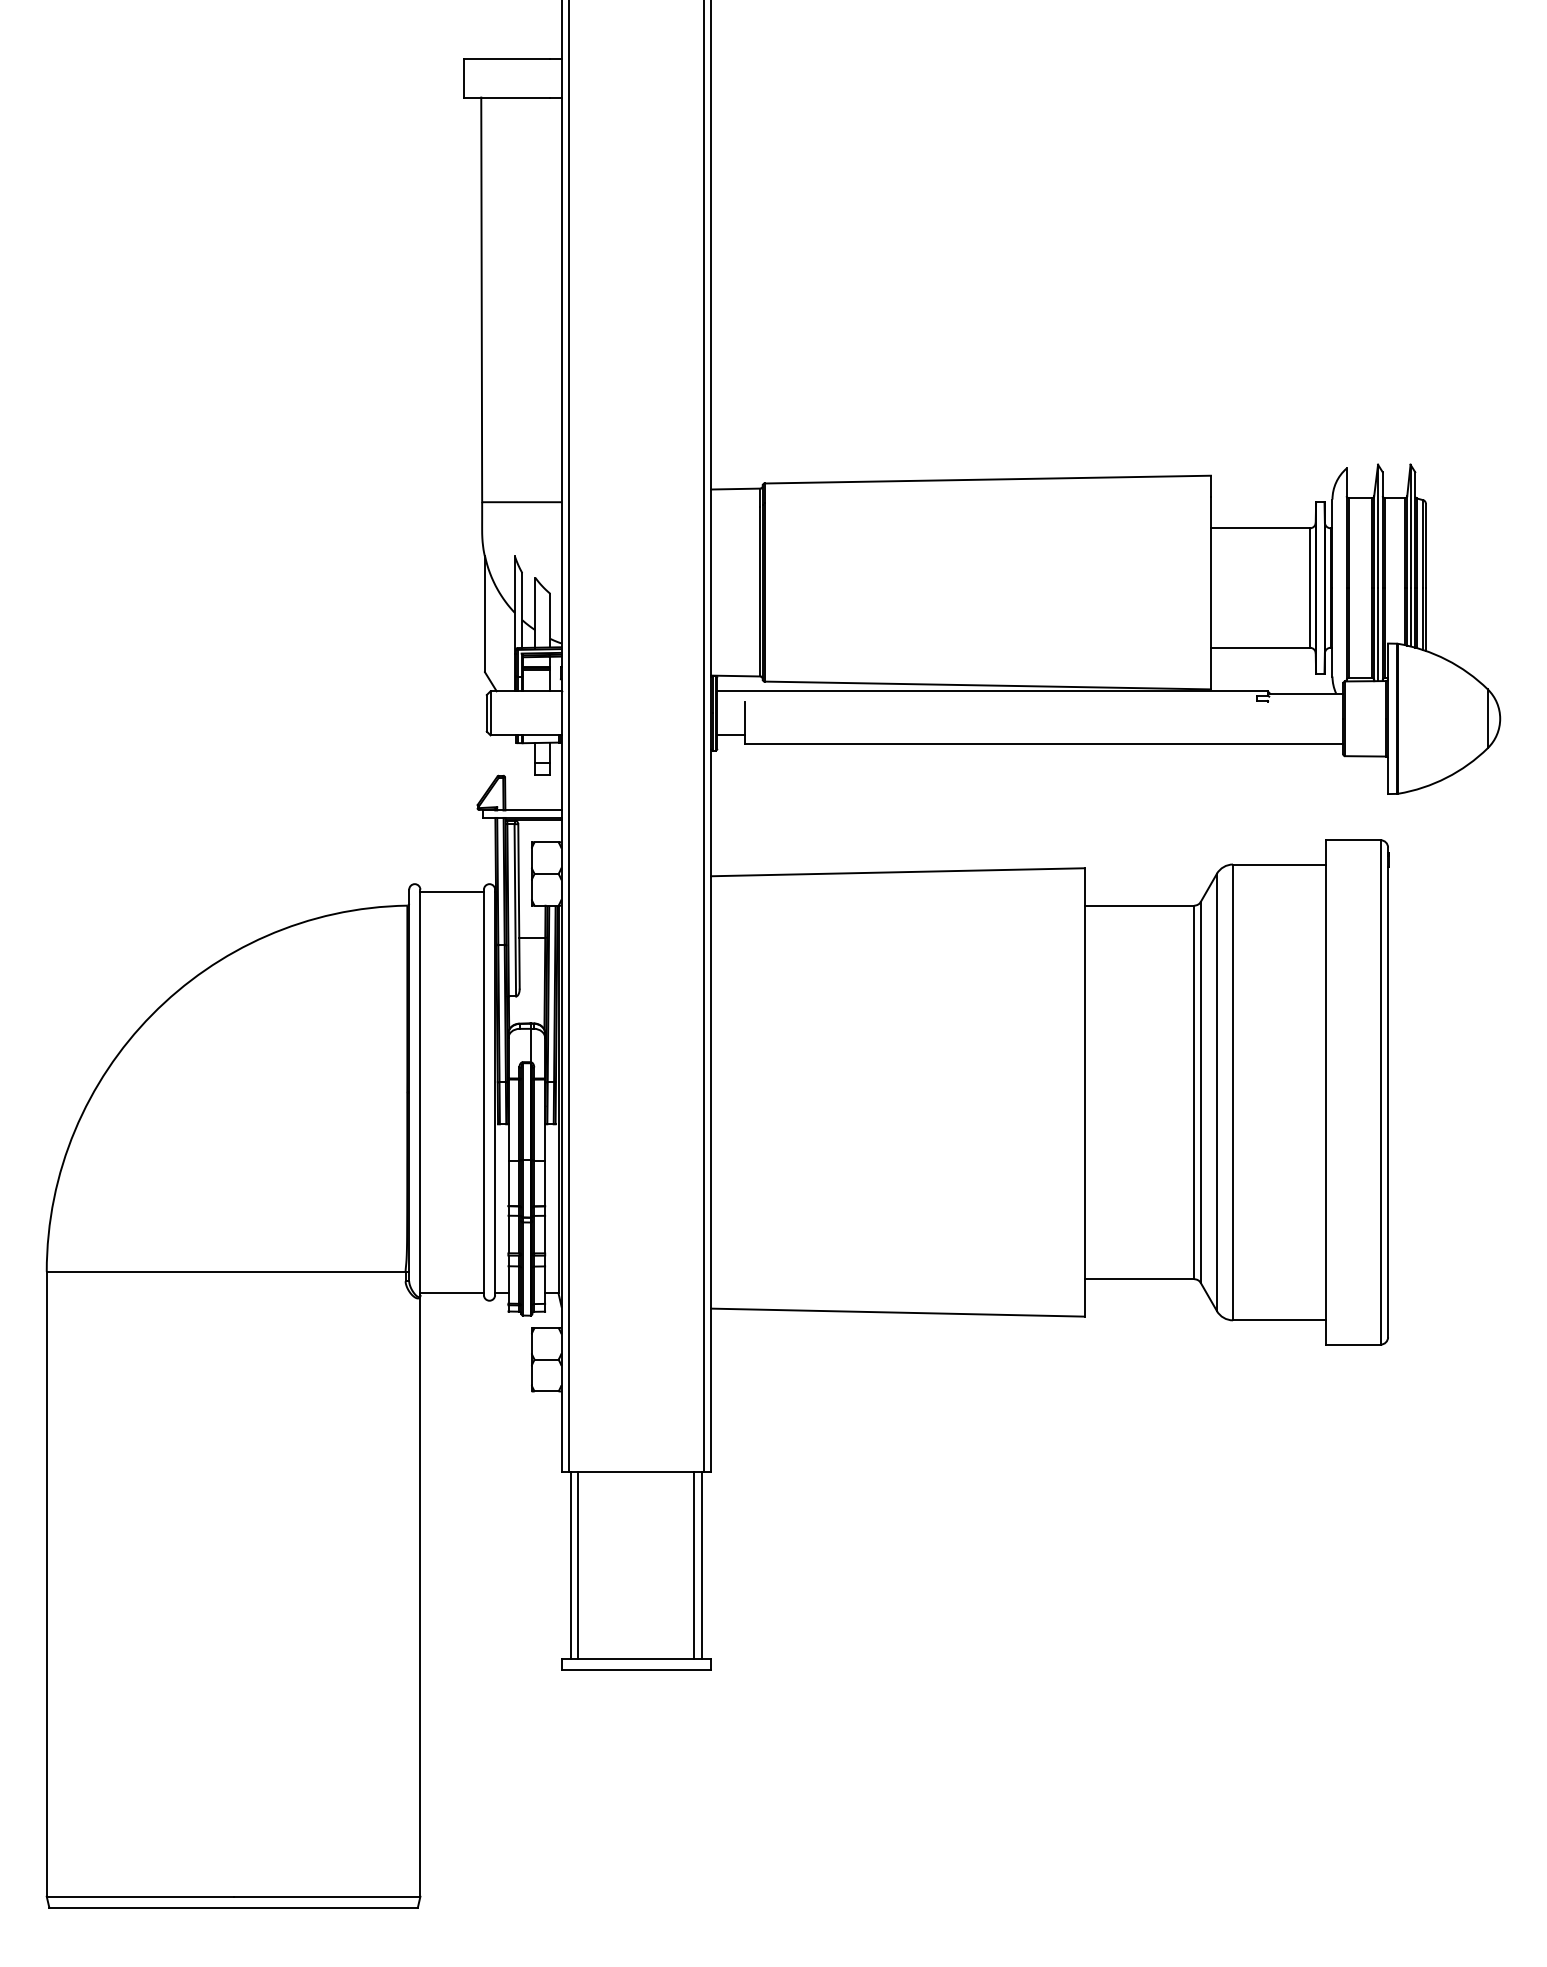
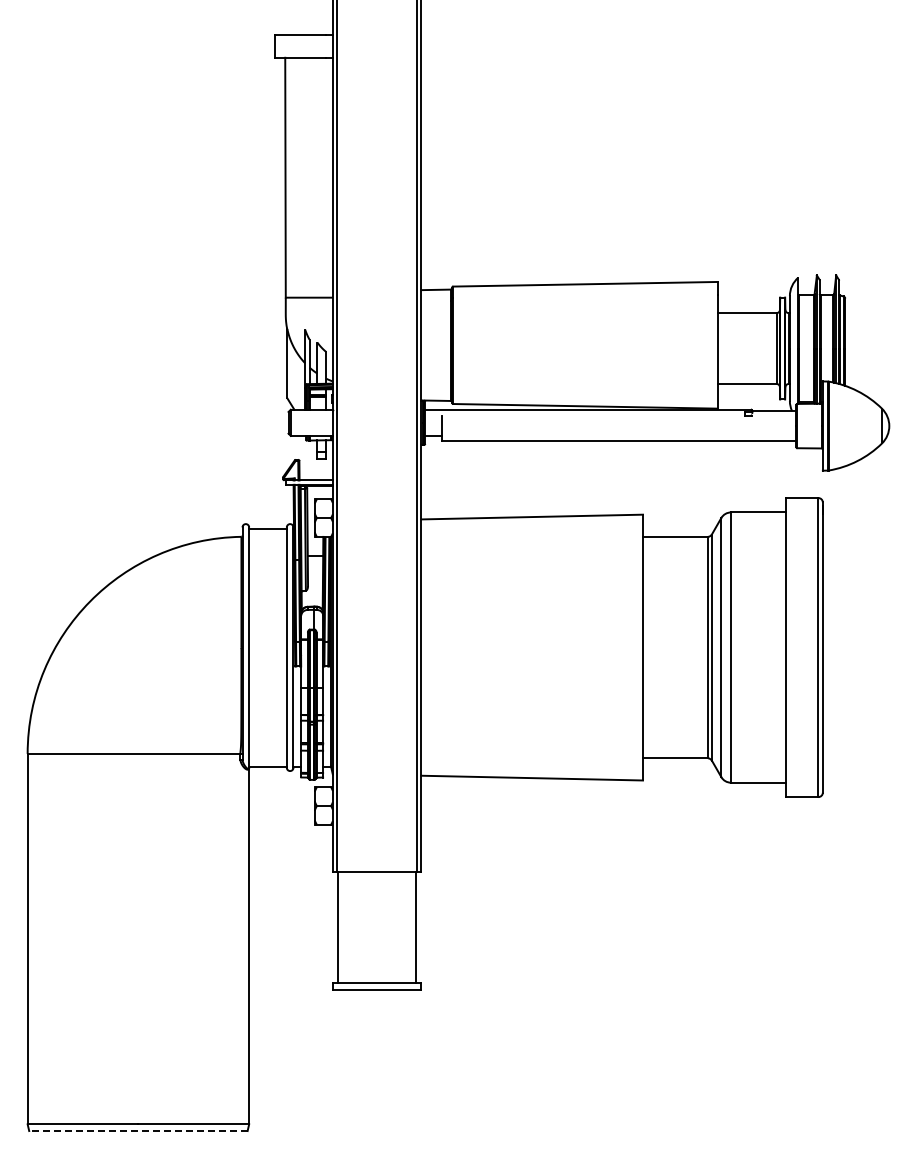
line: (577, 1564) -> (342, 927), removed
line: (694, 1564) -> (411, 927), removed
line: (232, 1908) -> (137, 1131), solid -> dashed

